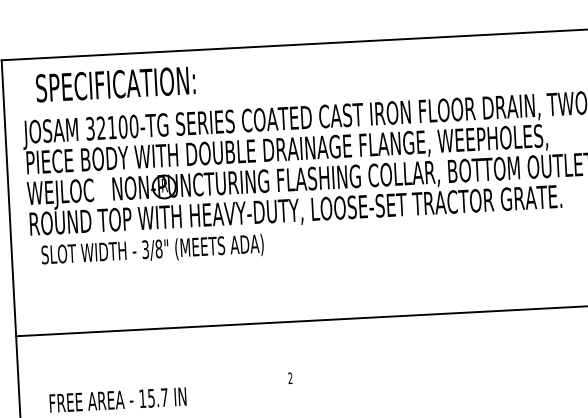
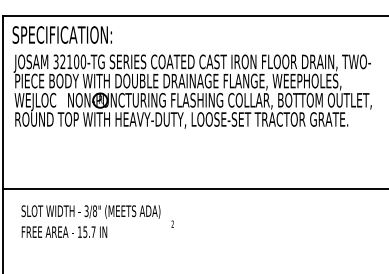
text: (114, 83) -> (61, 34), moved
text: (151, 249) -> (90, 211), moved

